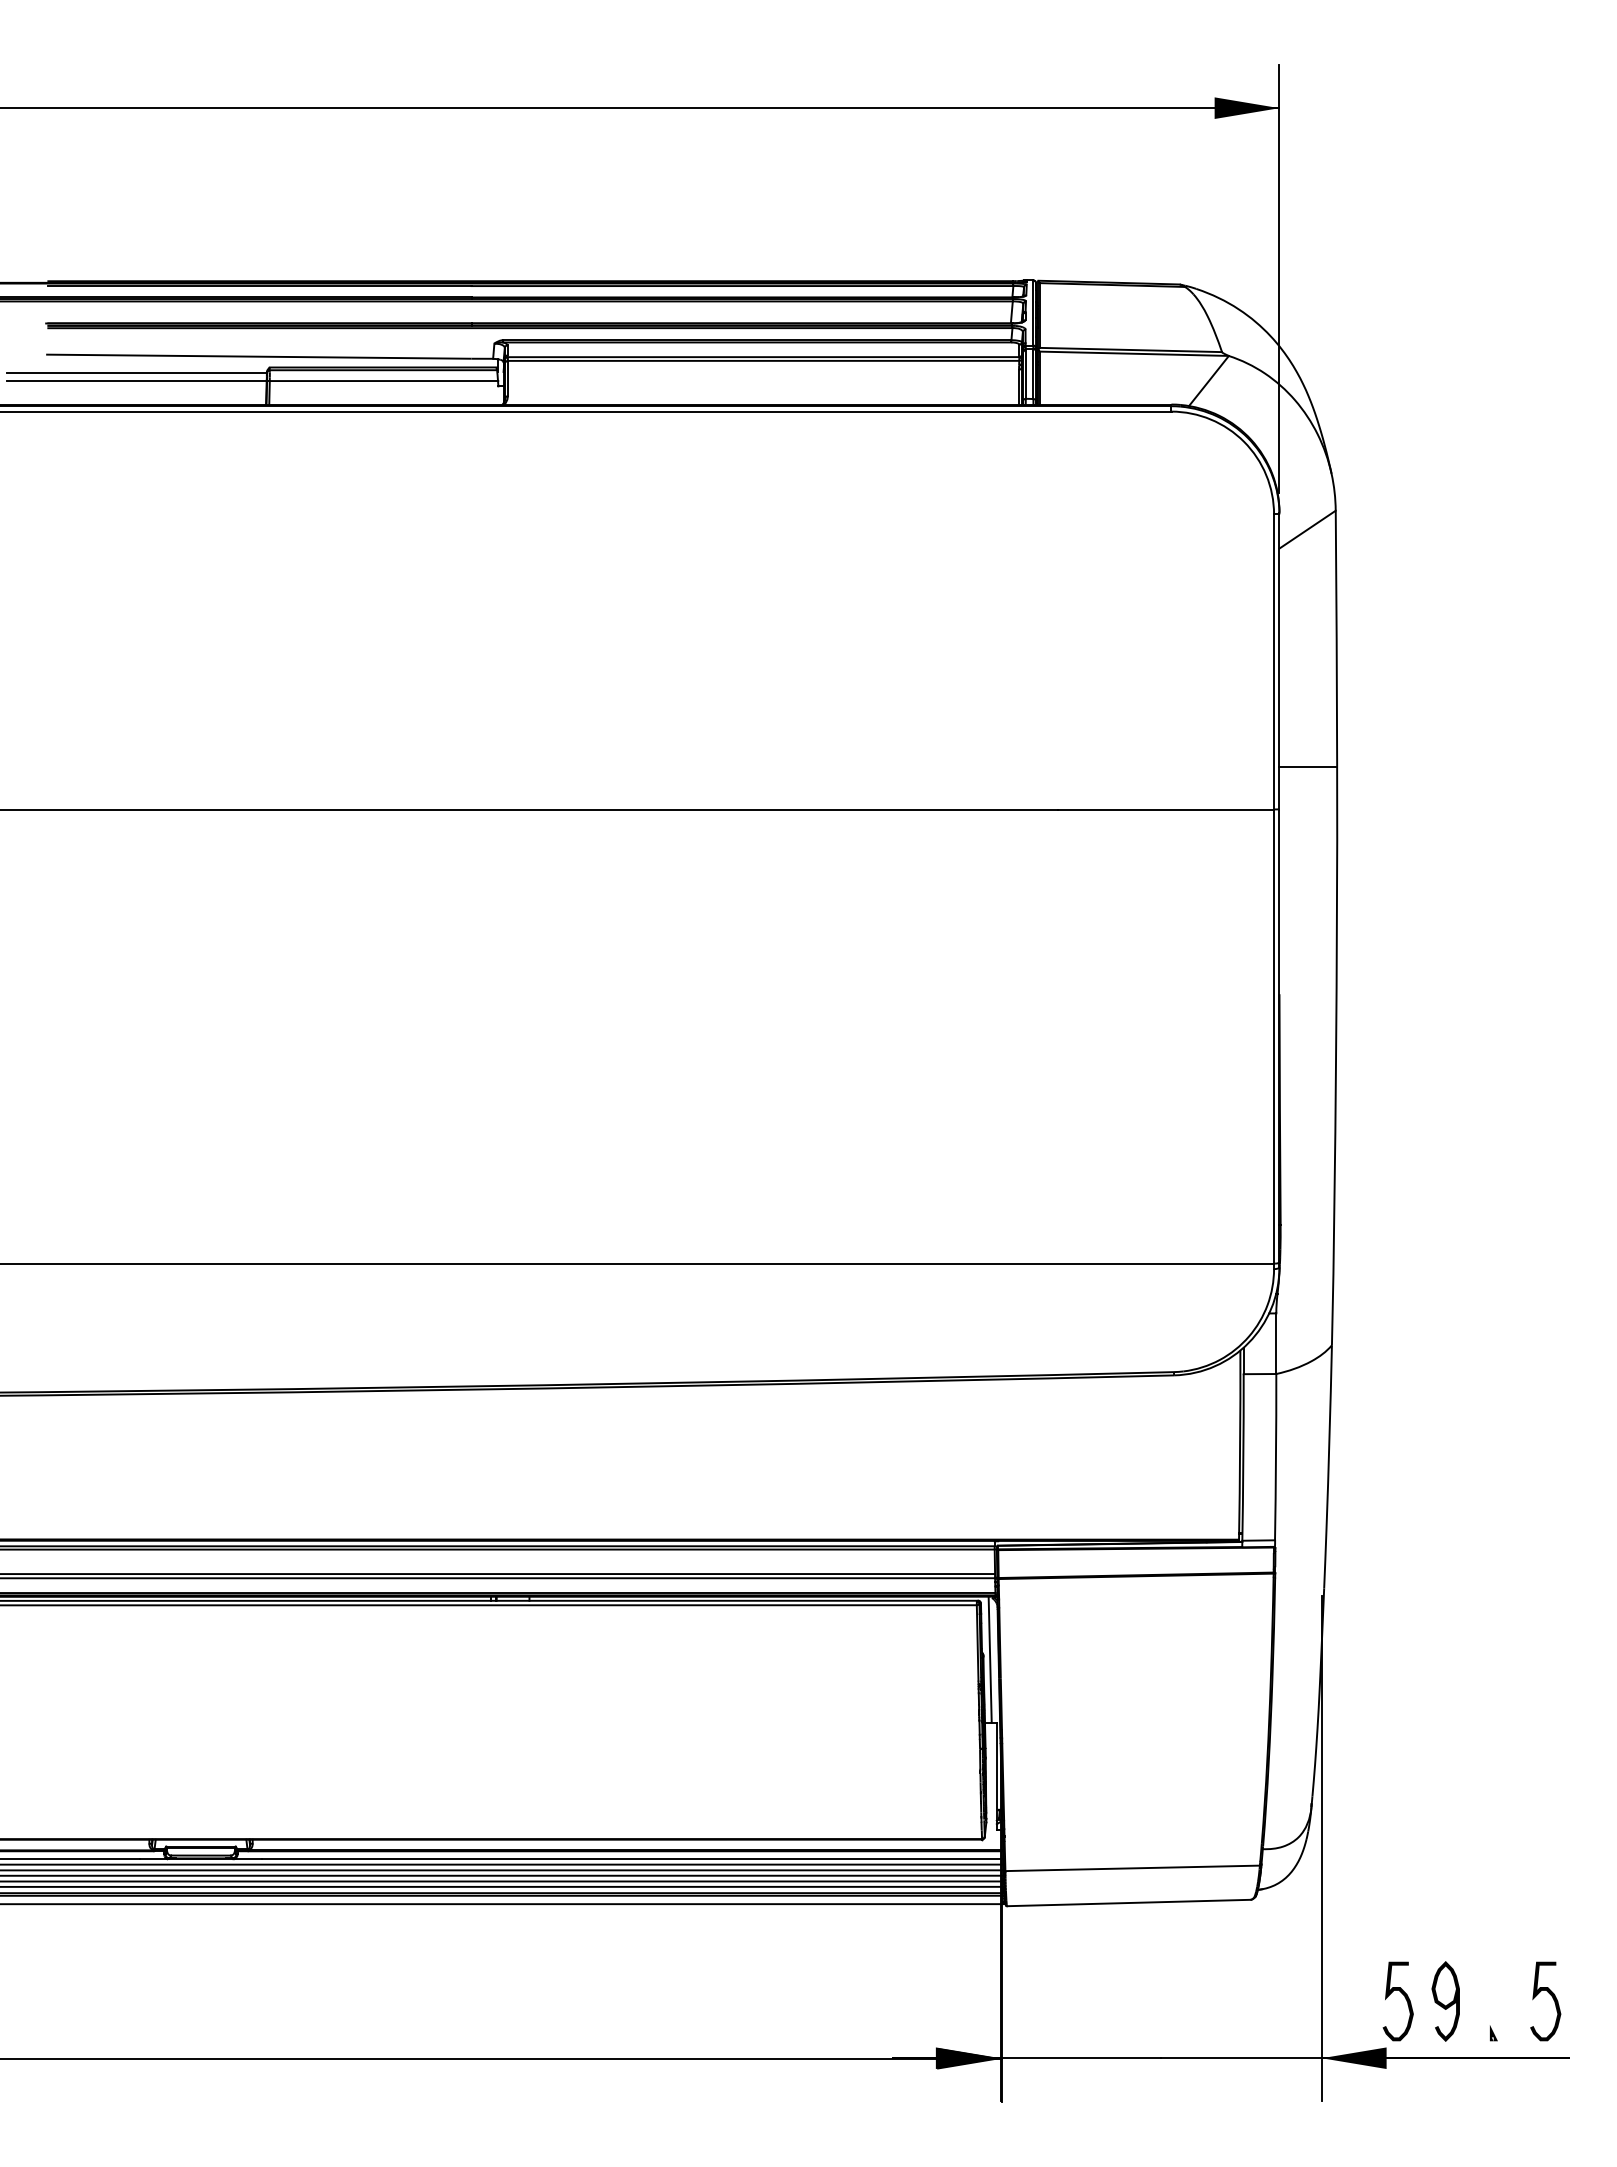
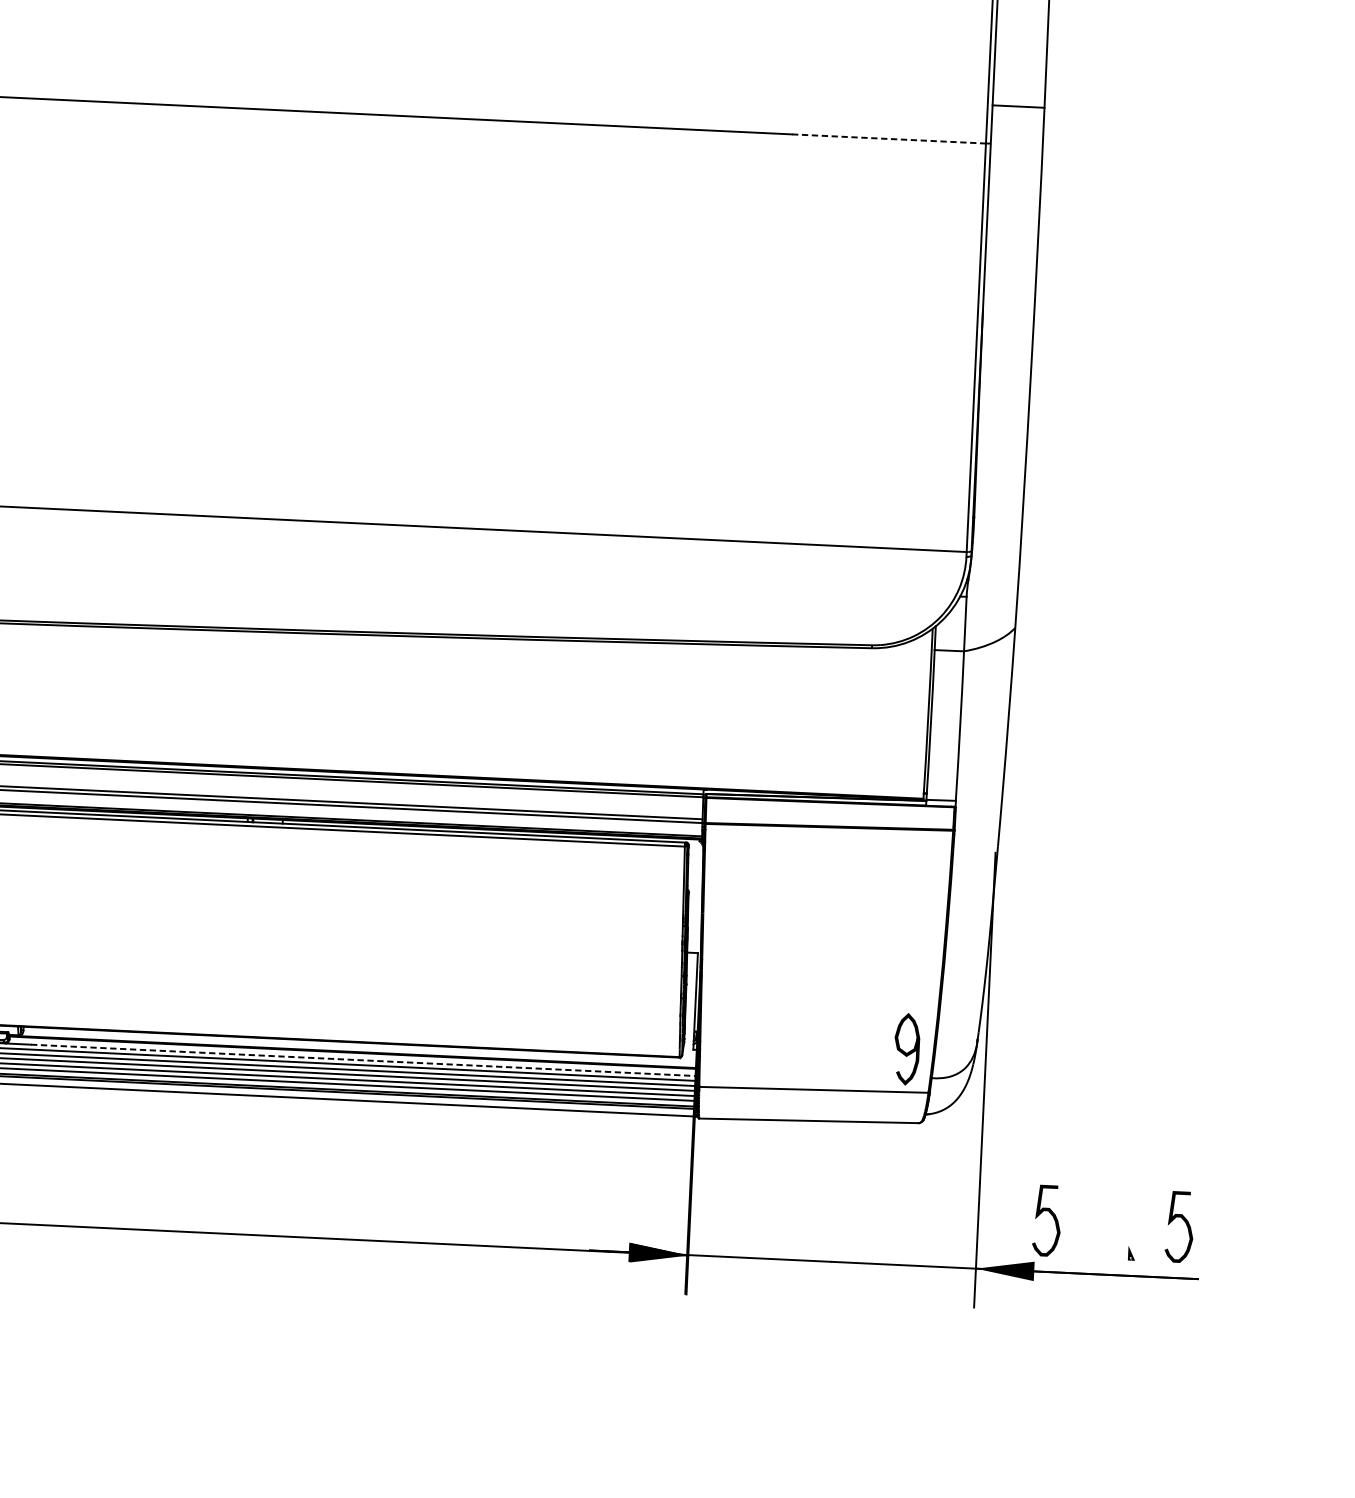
line: (1166, 809) -> (889, 138), solid -> dashed
line: (989, 1659) -> (693, 895), removed
line: (633, 1859) -> (365, 1060), solid -> dashed
curve: (1444, 2004) -> (905, 1051), moved

